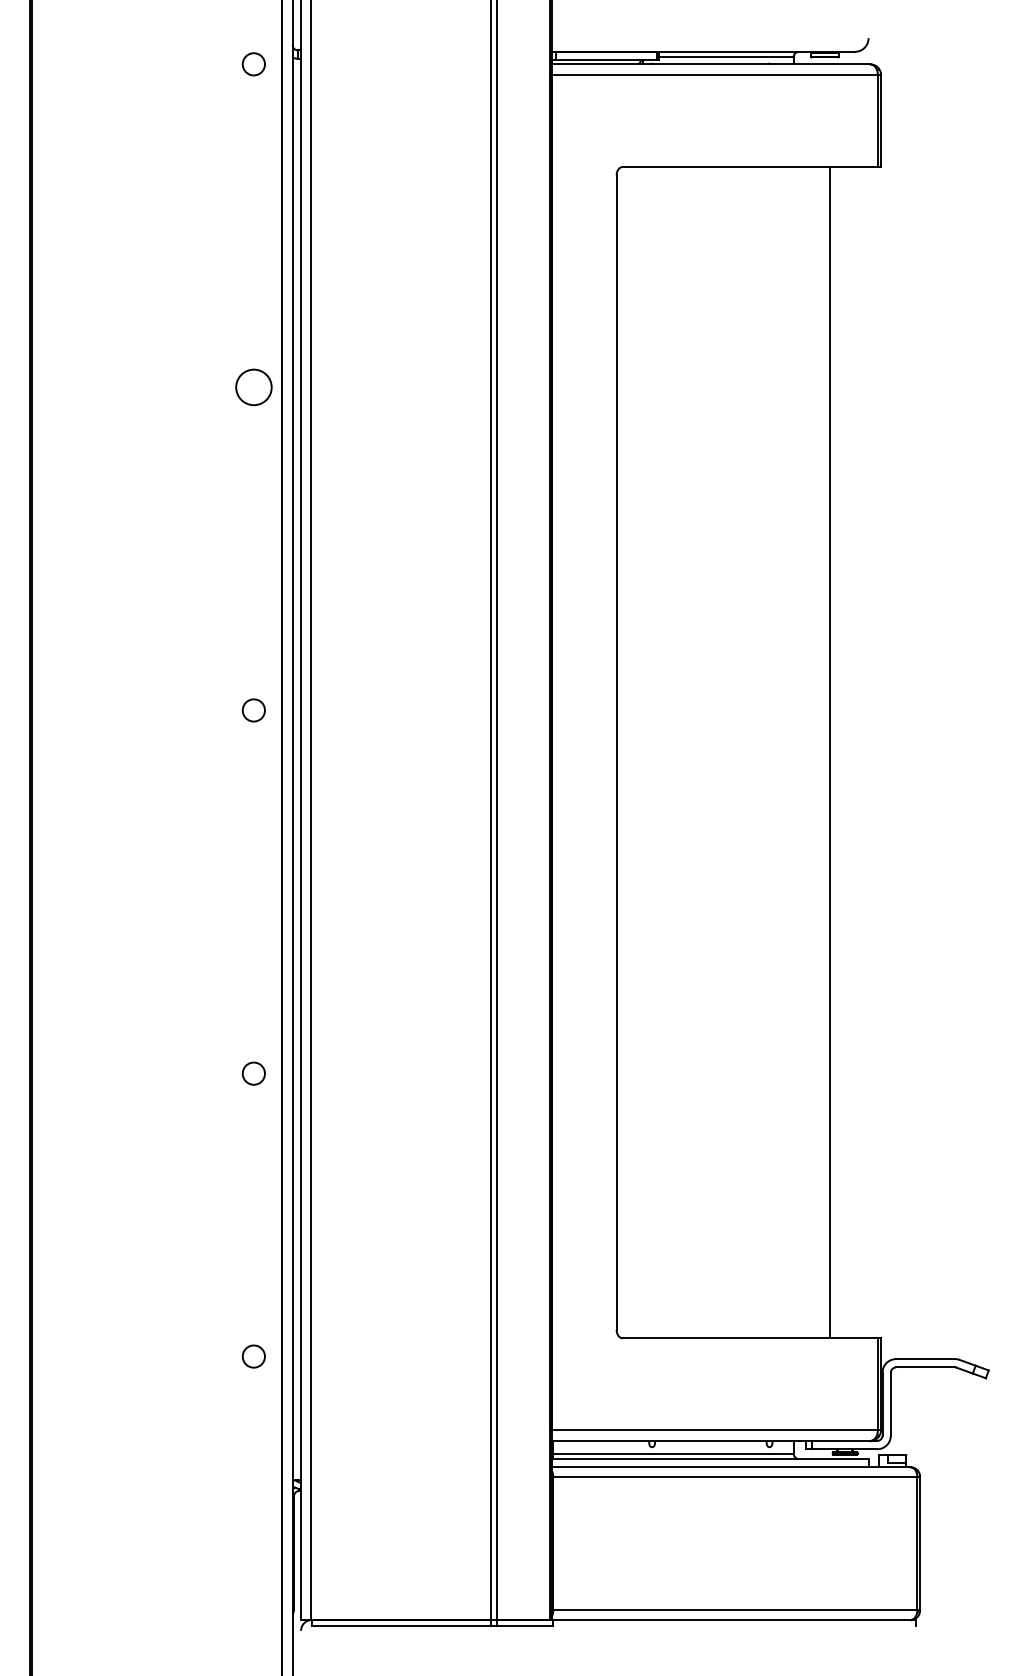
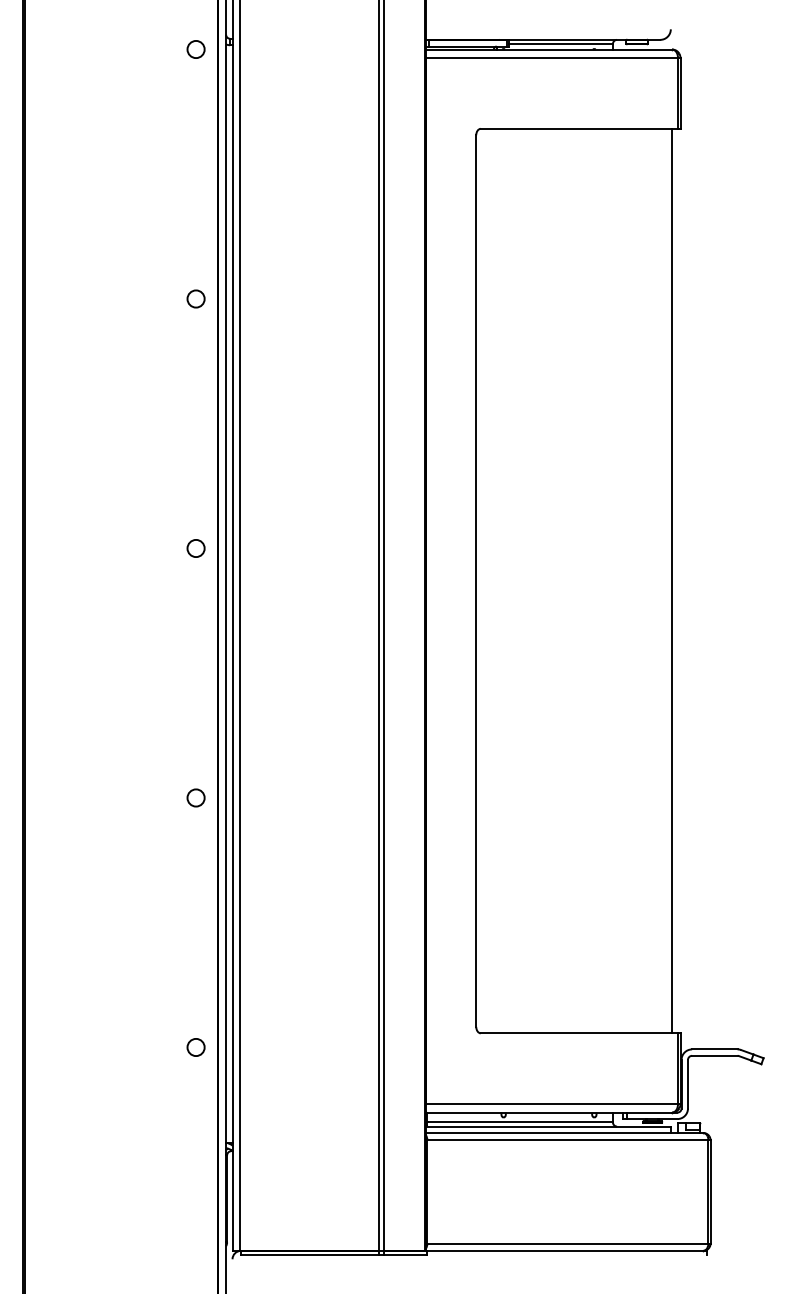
circle: (253, 386) -> (195, 298), size x0.62
line: (829, 751) -> (671, 580), moved
circle: (253, 1073) -> (195, 797), moved

